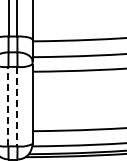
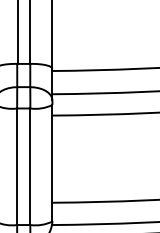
line: (8, 106) -> (17, 166), dashed -> solid
line: (17, 106) -> (30, 166), dashed -> solid

